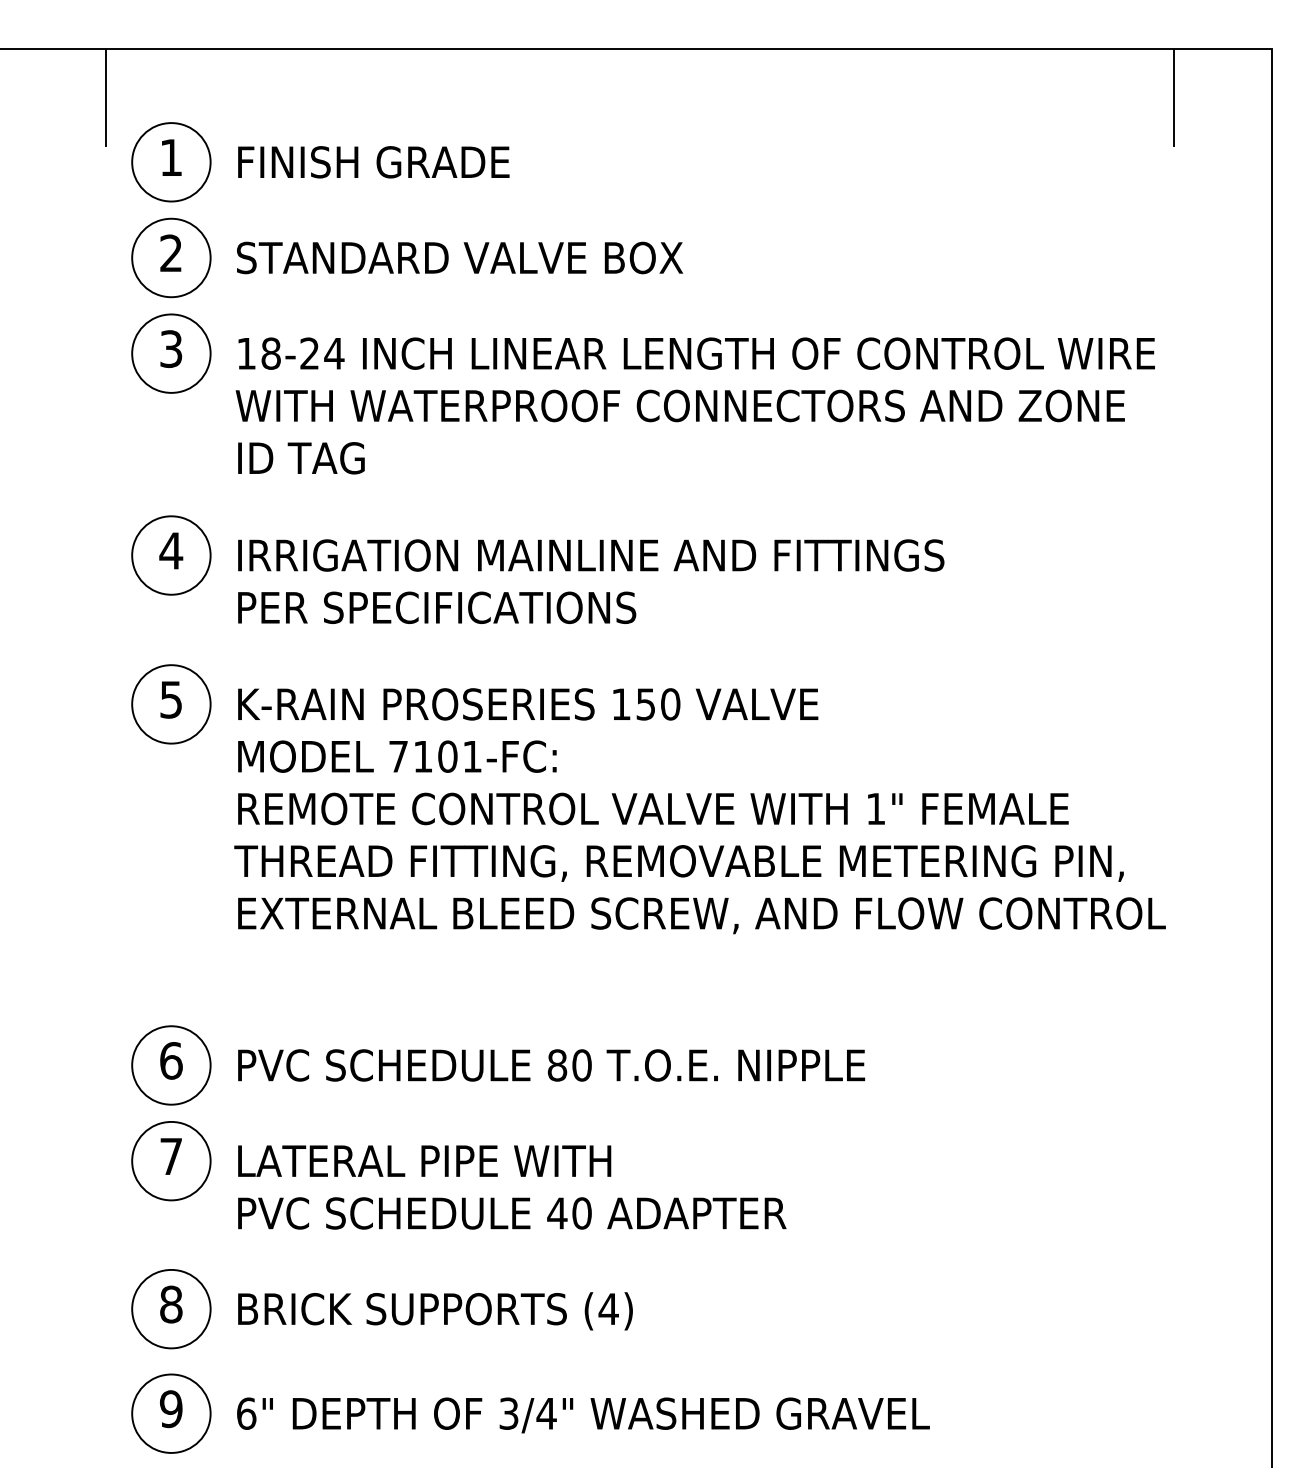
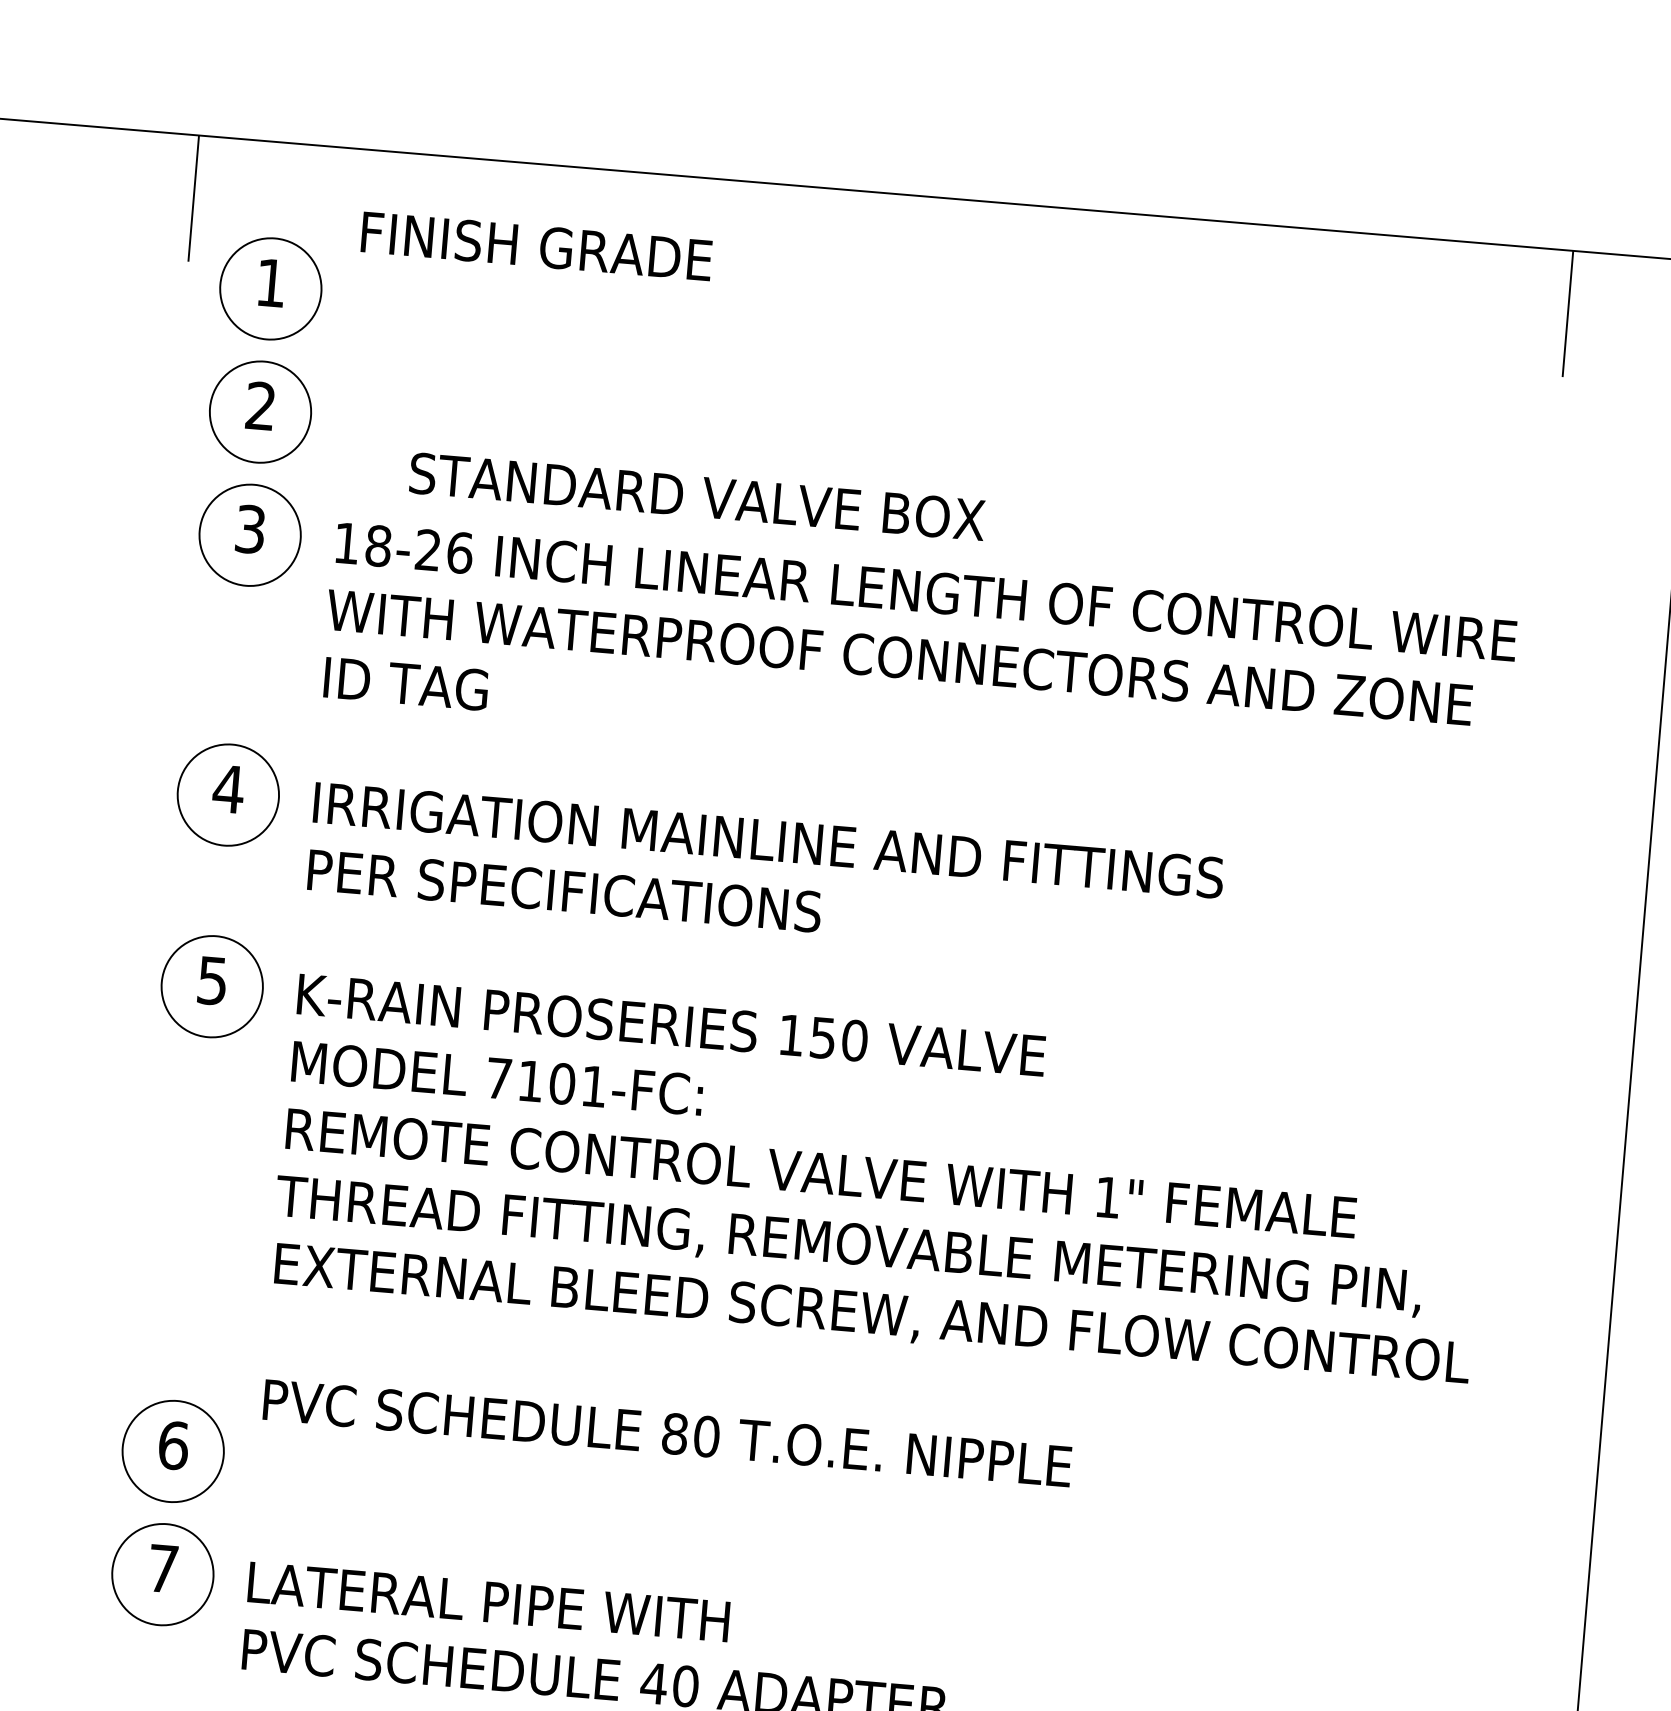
text: (373, 162) -> (536, 246), moved
text: (460, 257) -> (698, 496), moved
text: (334, 353) -> (460, 552), 18-24 -> 18-26
text: (551, 1065) -> (667, 1433), moved

